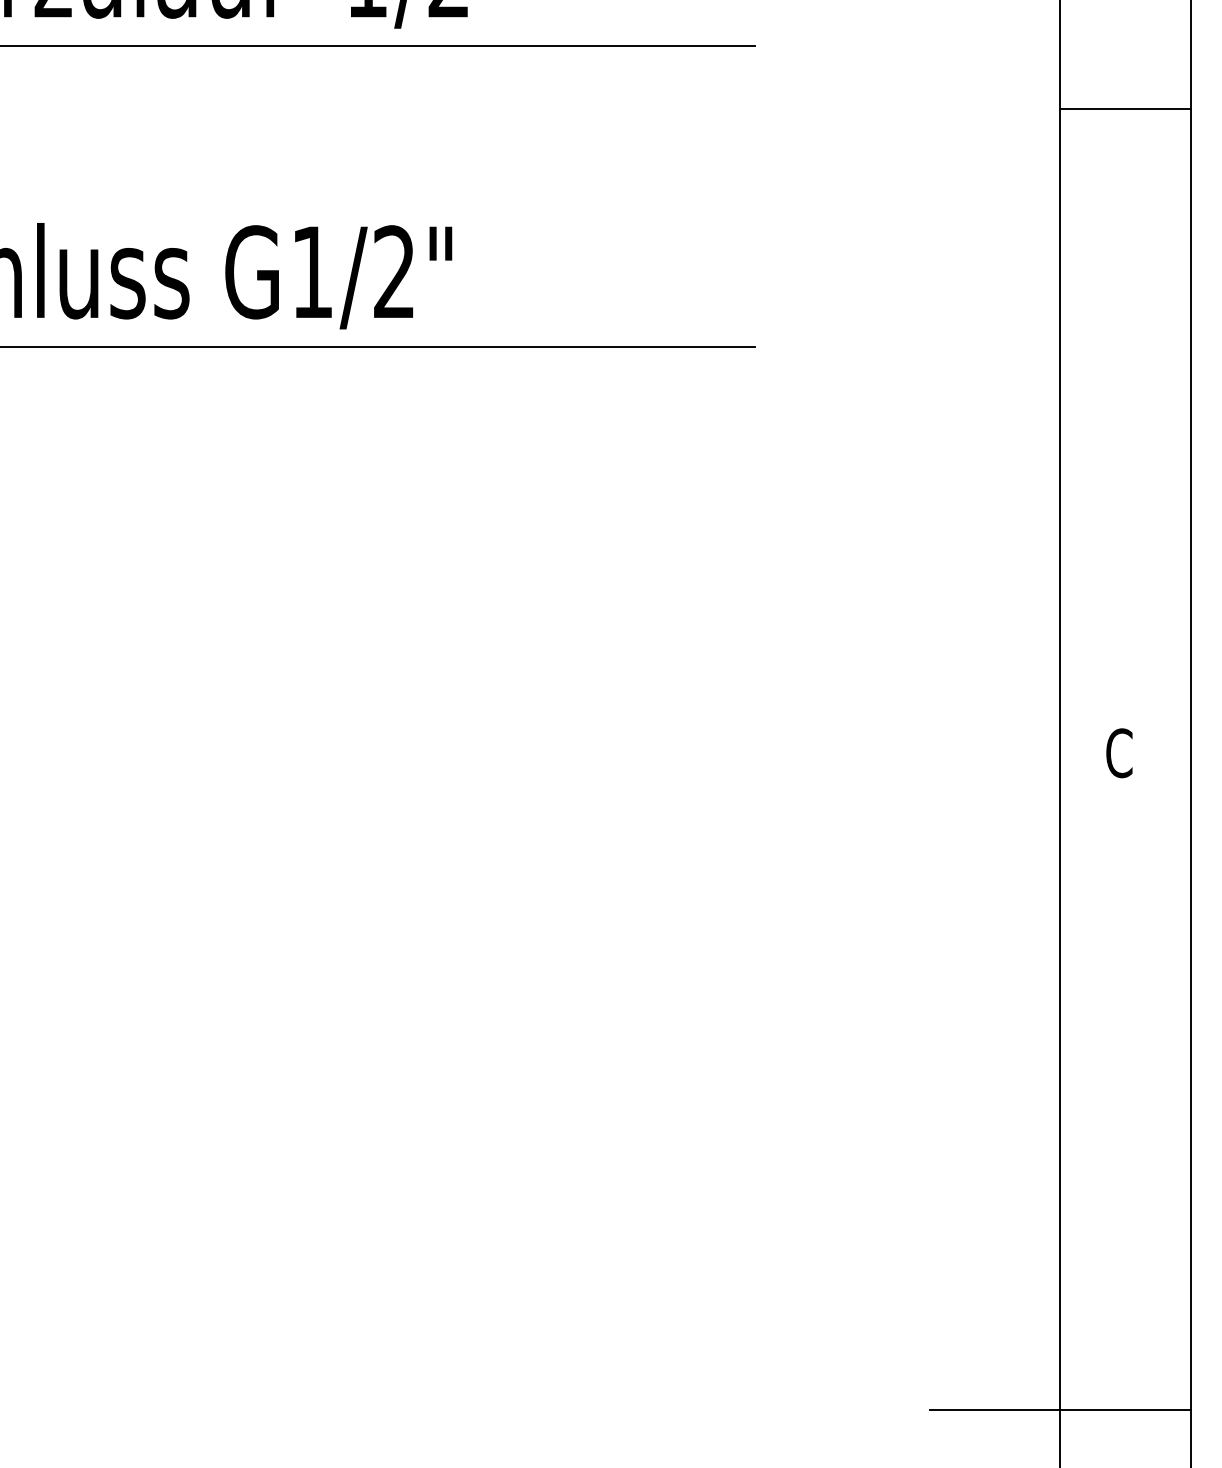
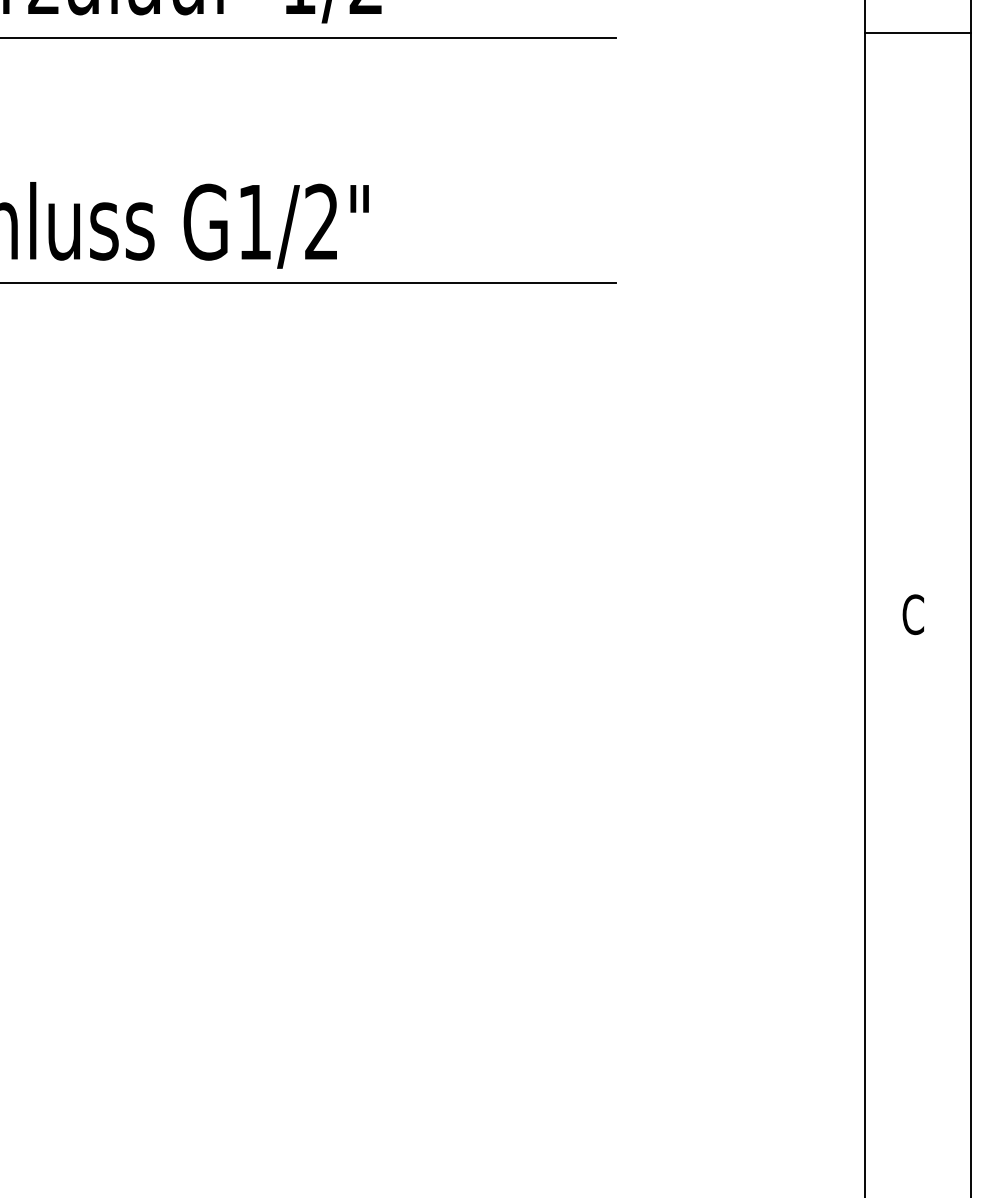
line: (1125, 108) -> (918, 32), moved
line: (1060, 1409) -> (865, 1150), removed

